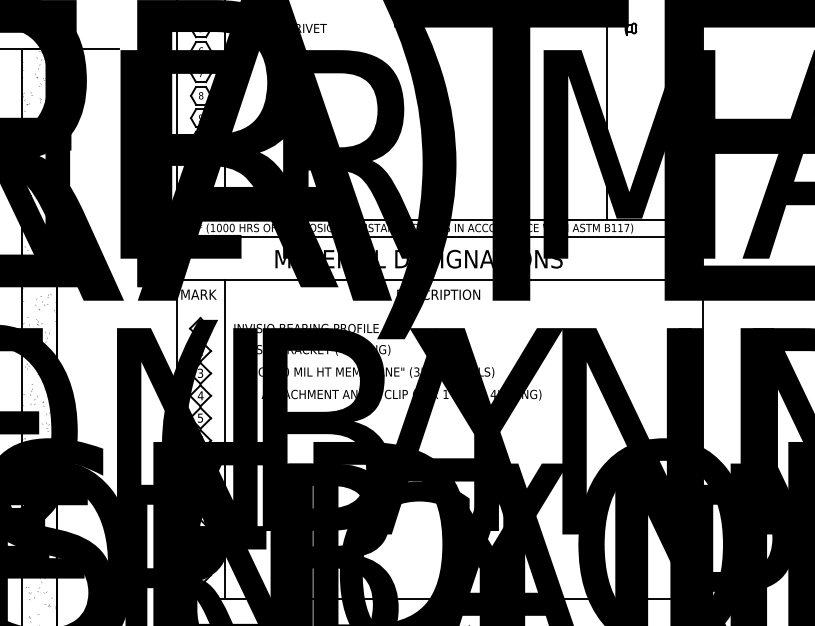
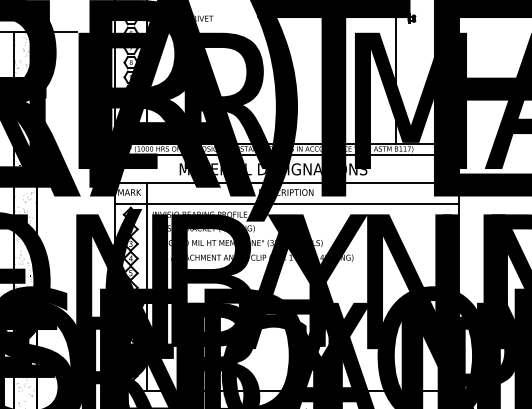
line: (438, 311) -> (286, 203), added

